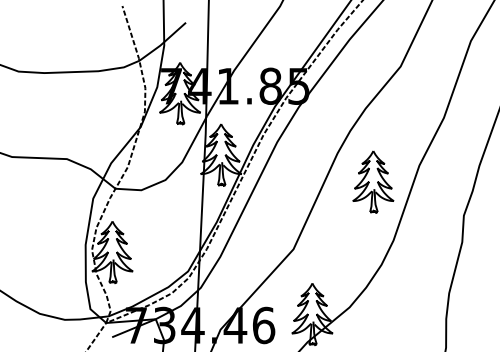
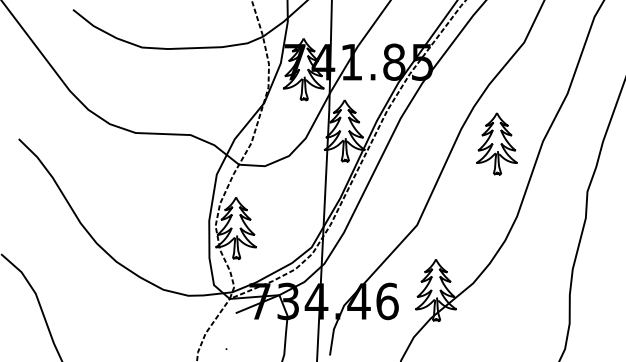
part: (372, 181) -> (496, 143), moved

